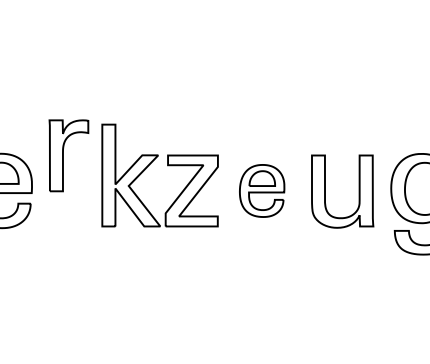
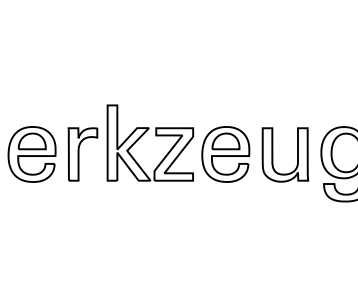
part: (68, 155) -> (82, 154), moved
part: (261, 190) -> (225, 154), size x1.43

